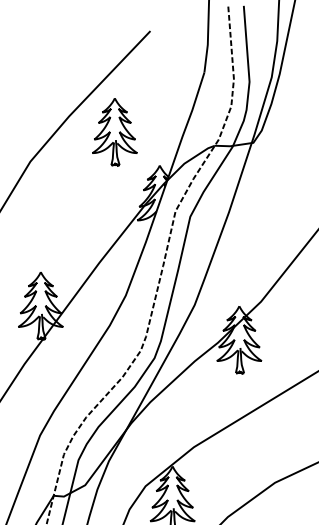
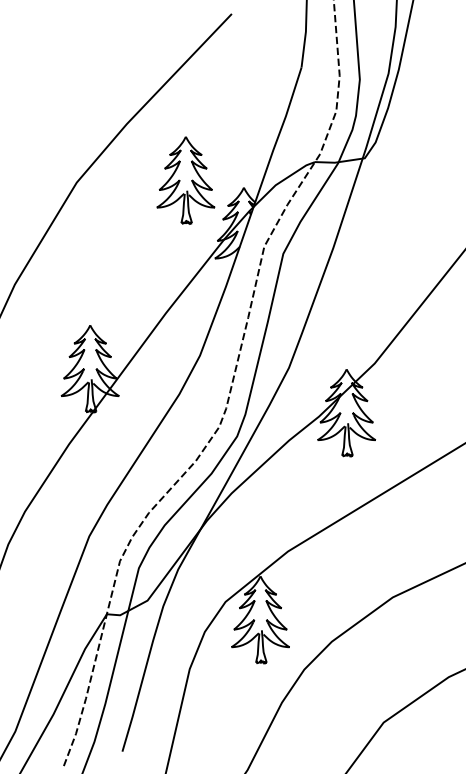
part: (114, 132) -> (185, 180), moved

